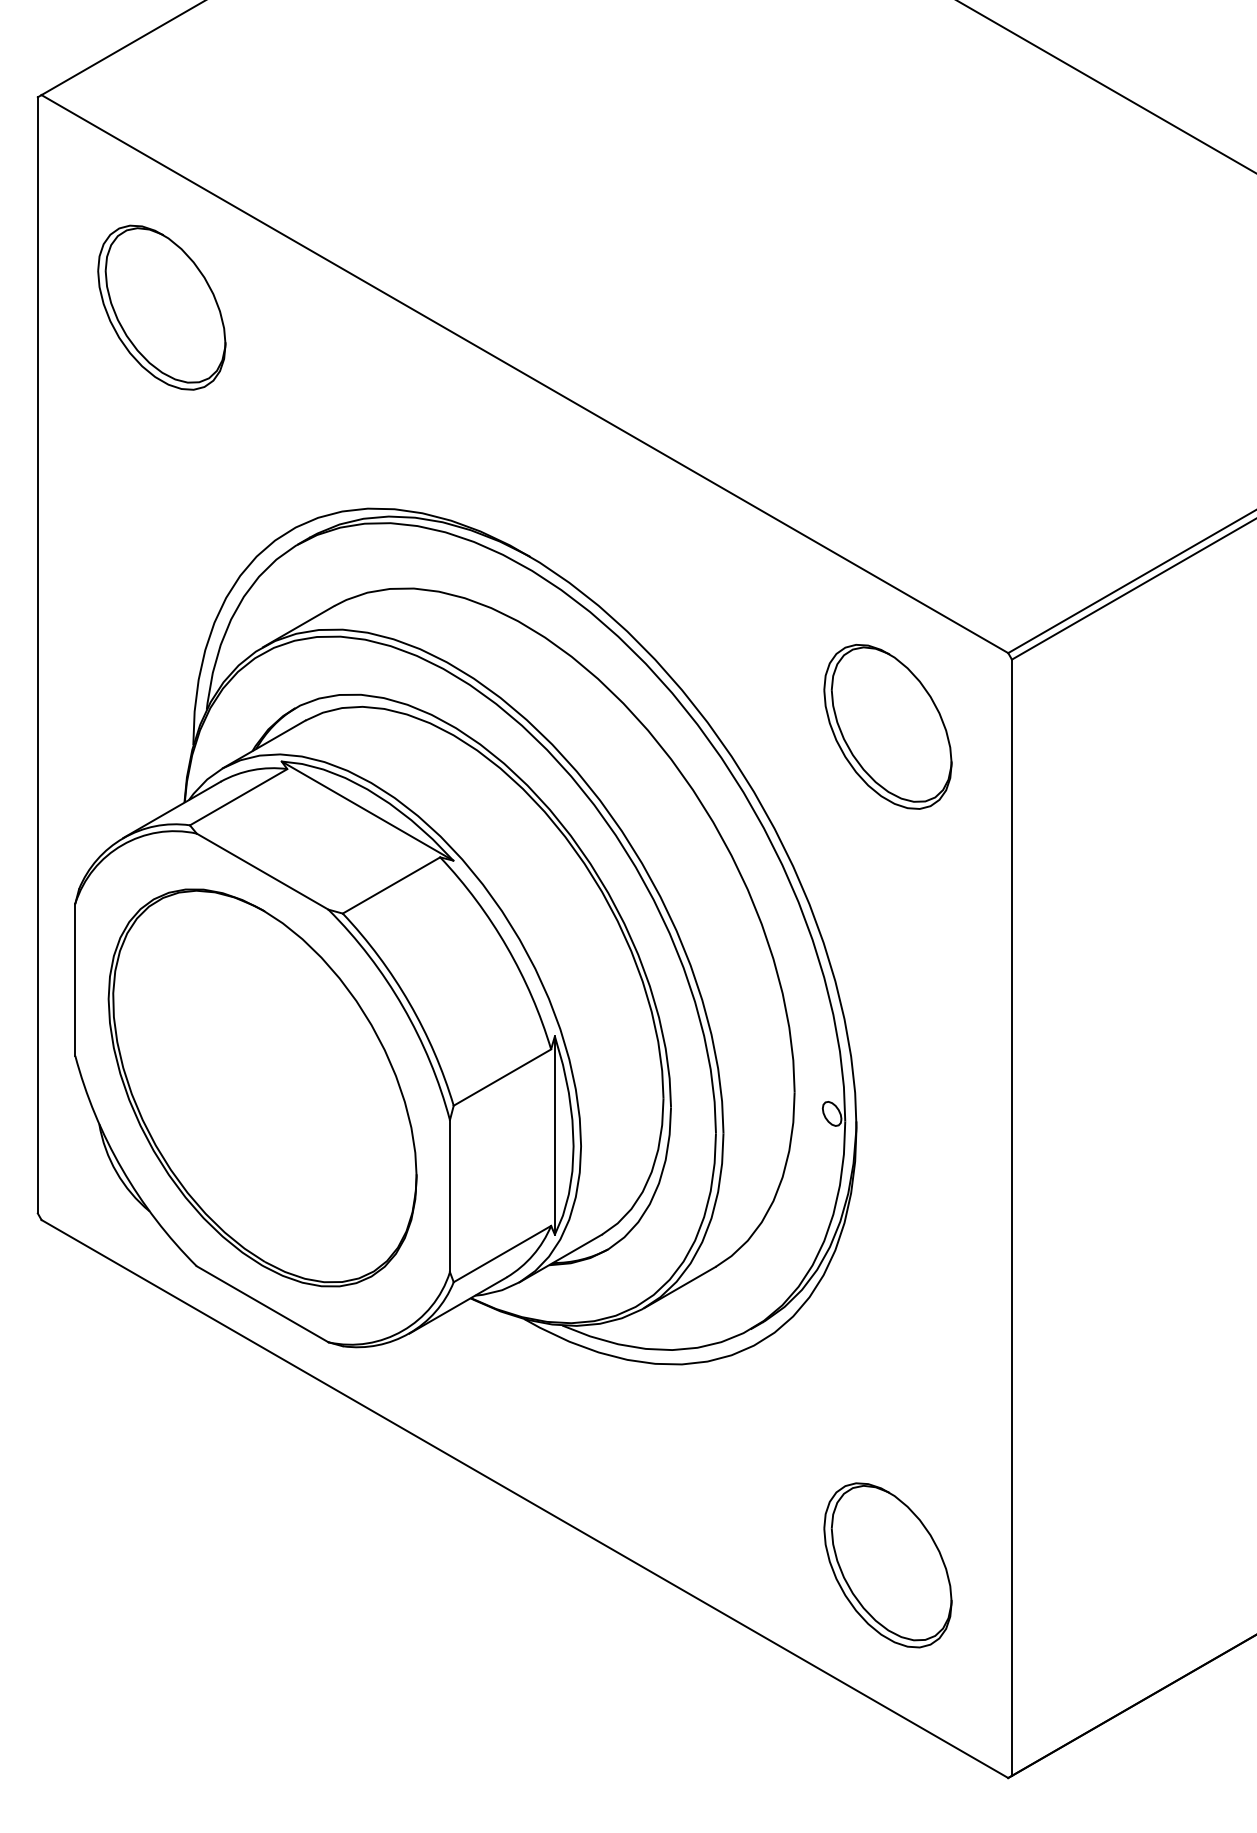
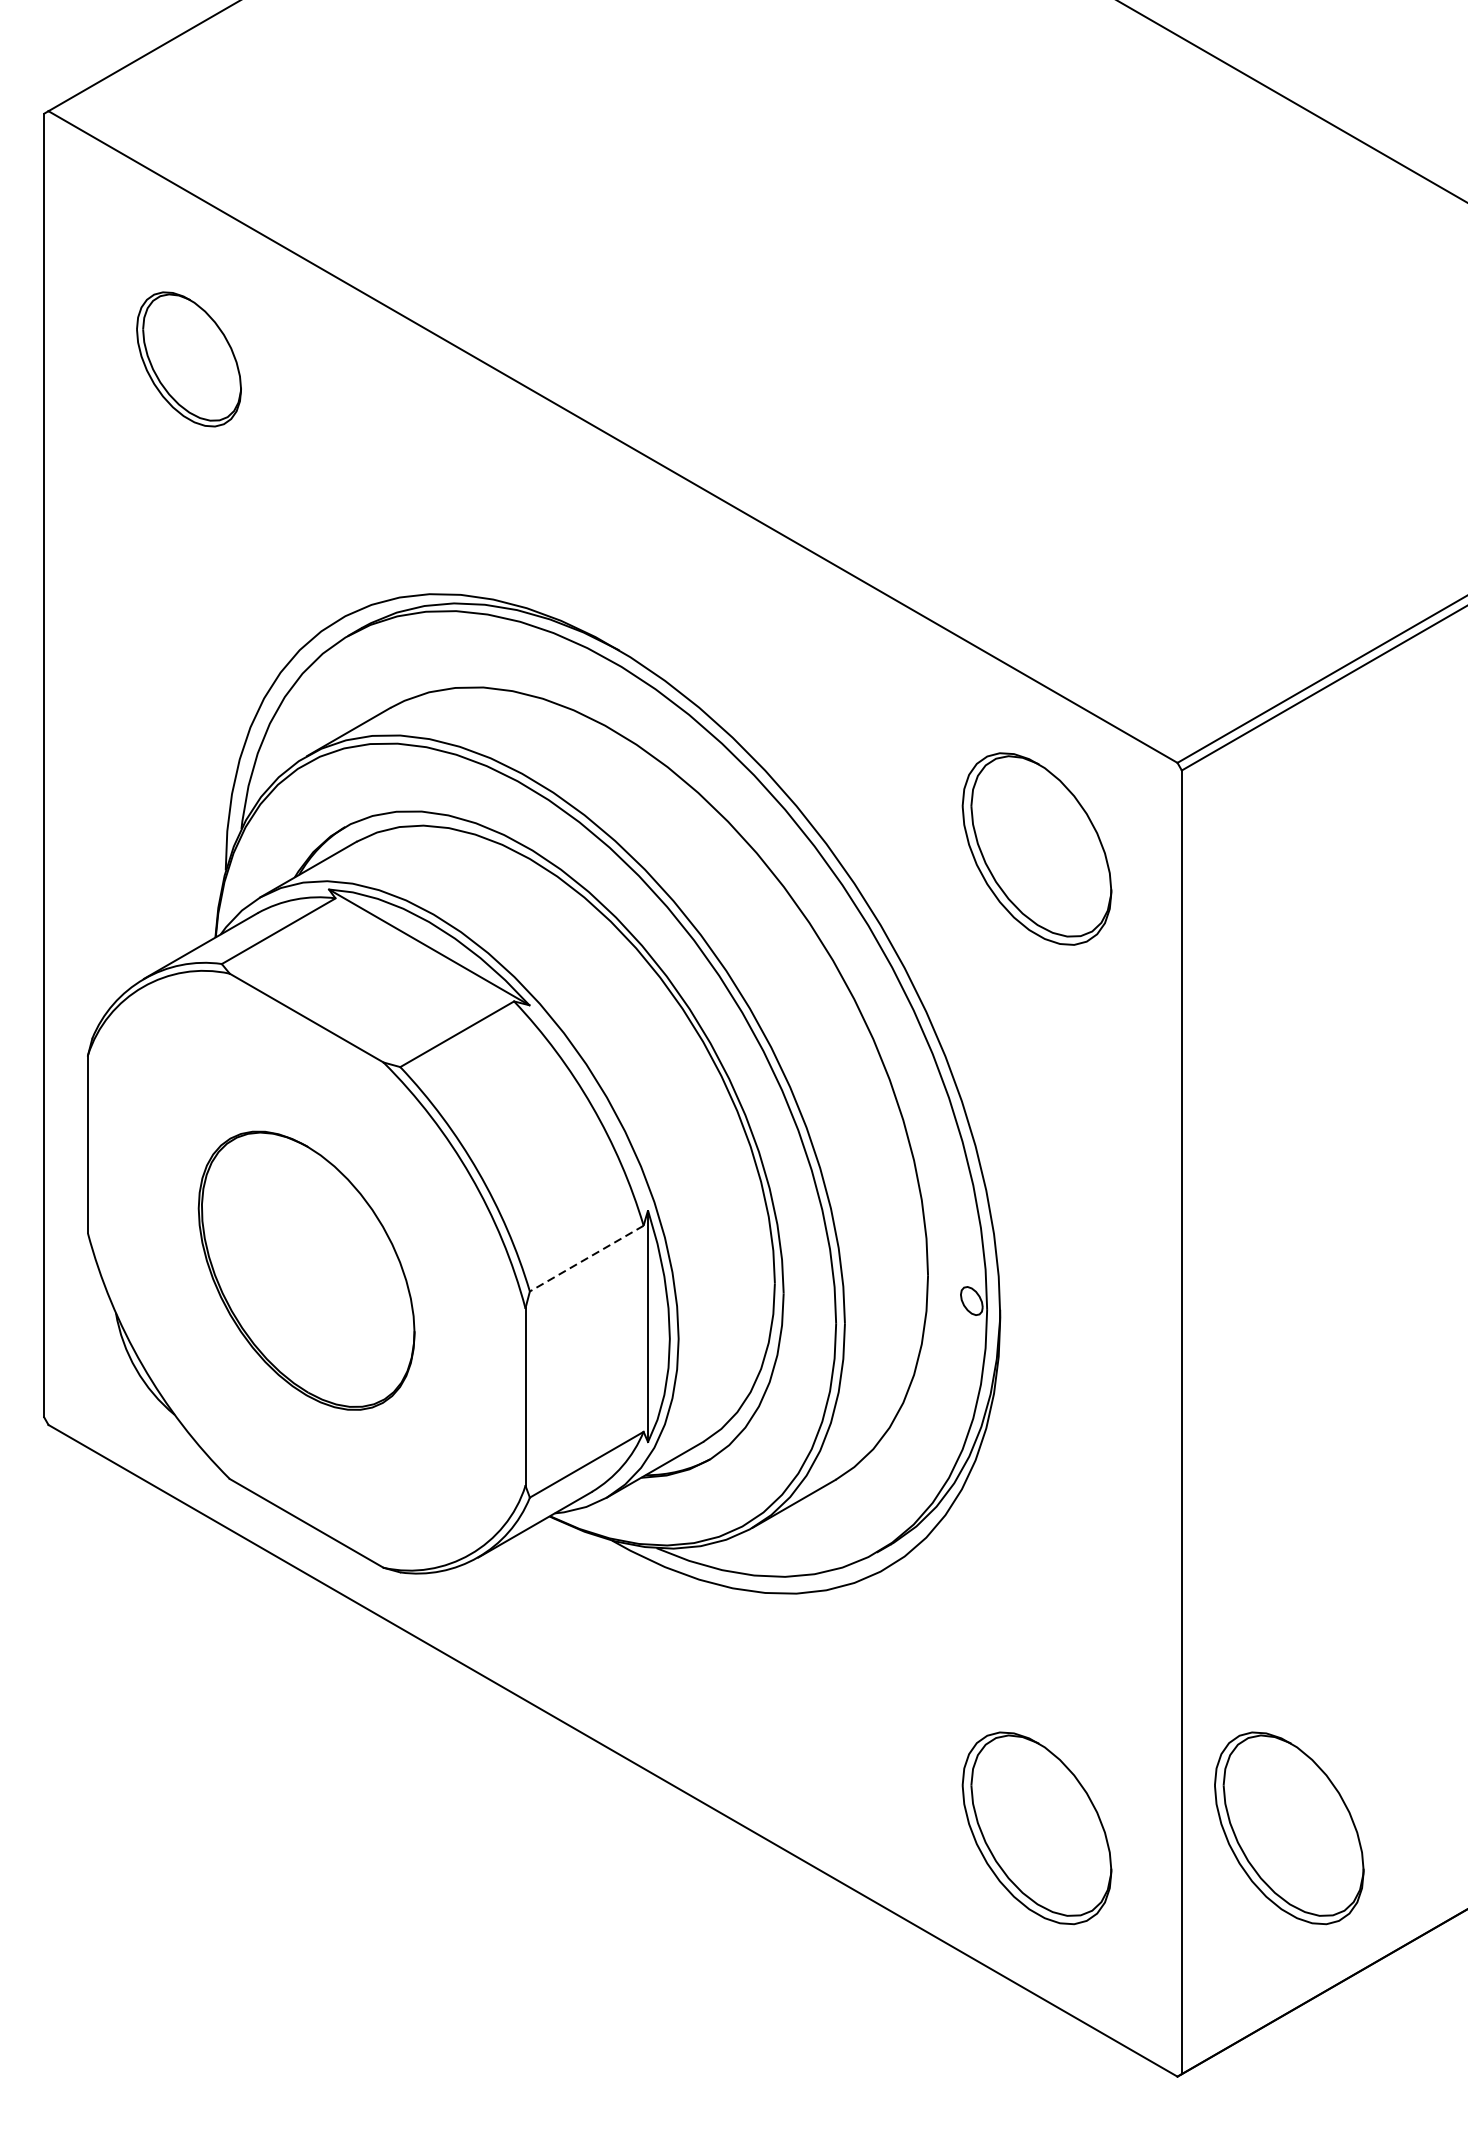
part: (161, 307) -> (188, 359), size x0.7
line: (502, 1077) -> (586, 1258), solid -> dashed
part: (262, 1087) -> (306, 1270), size x0.6
part: (1103, 1565) -> (1288, 1828), added

